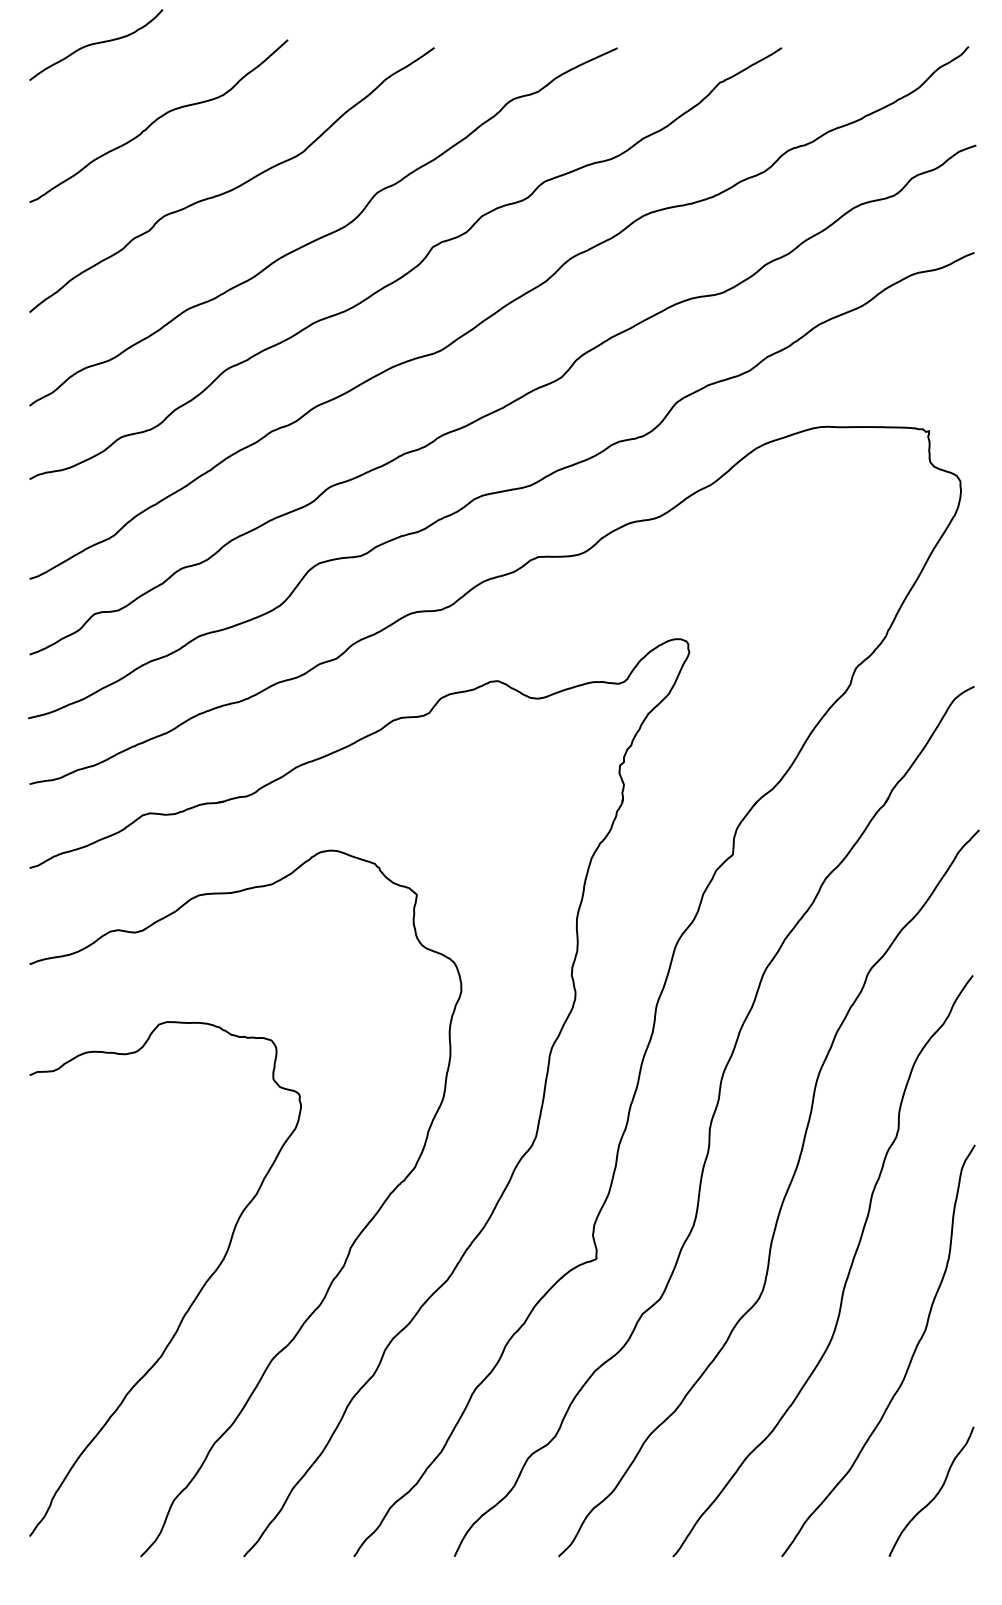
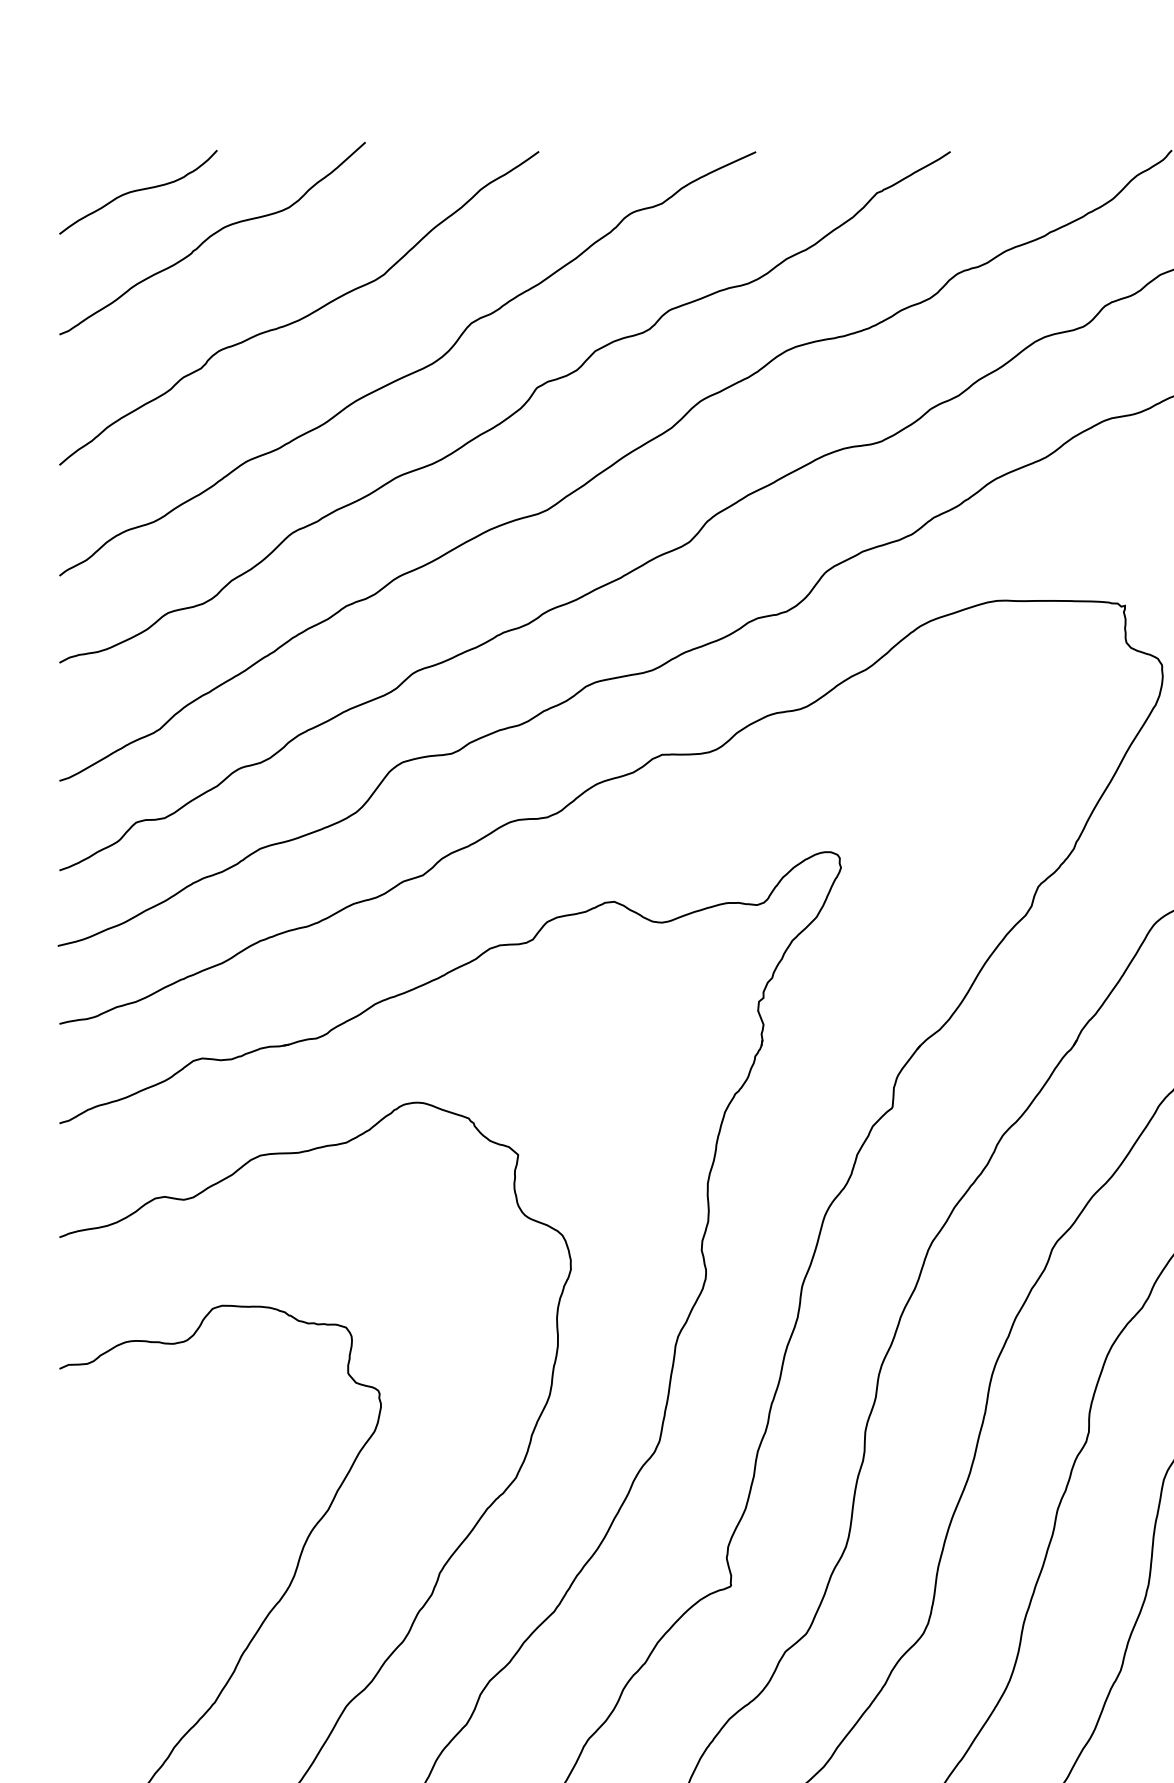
curve: (96, 44) -> (138, 191), moved

